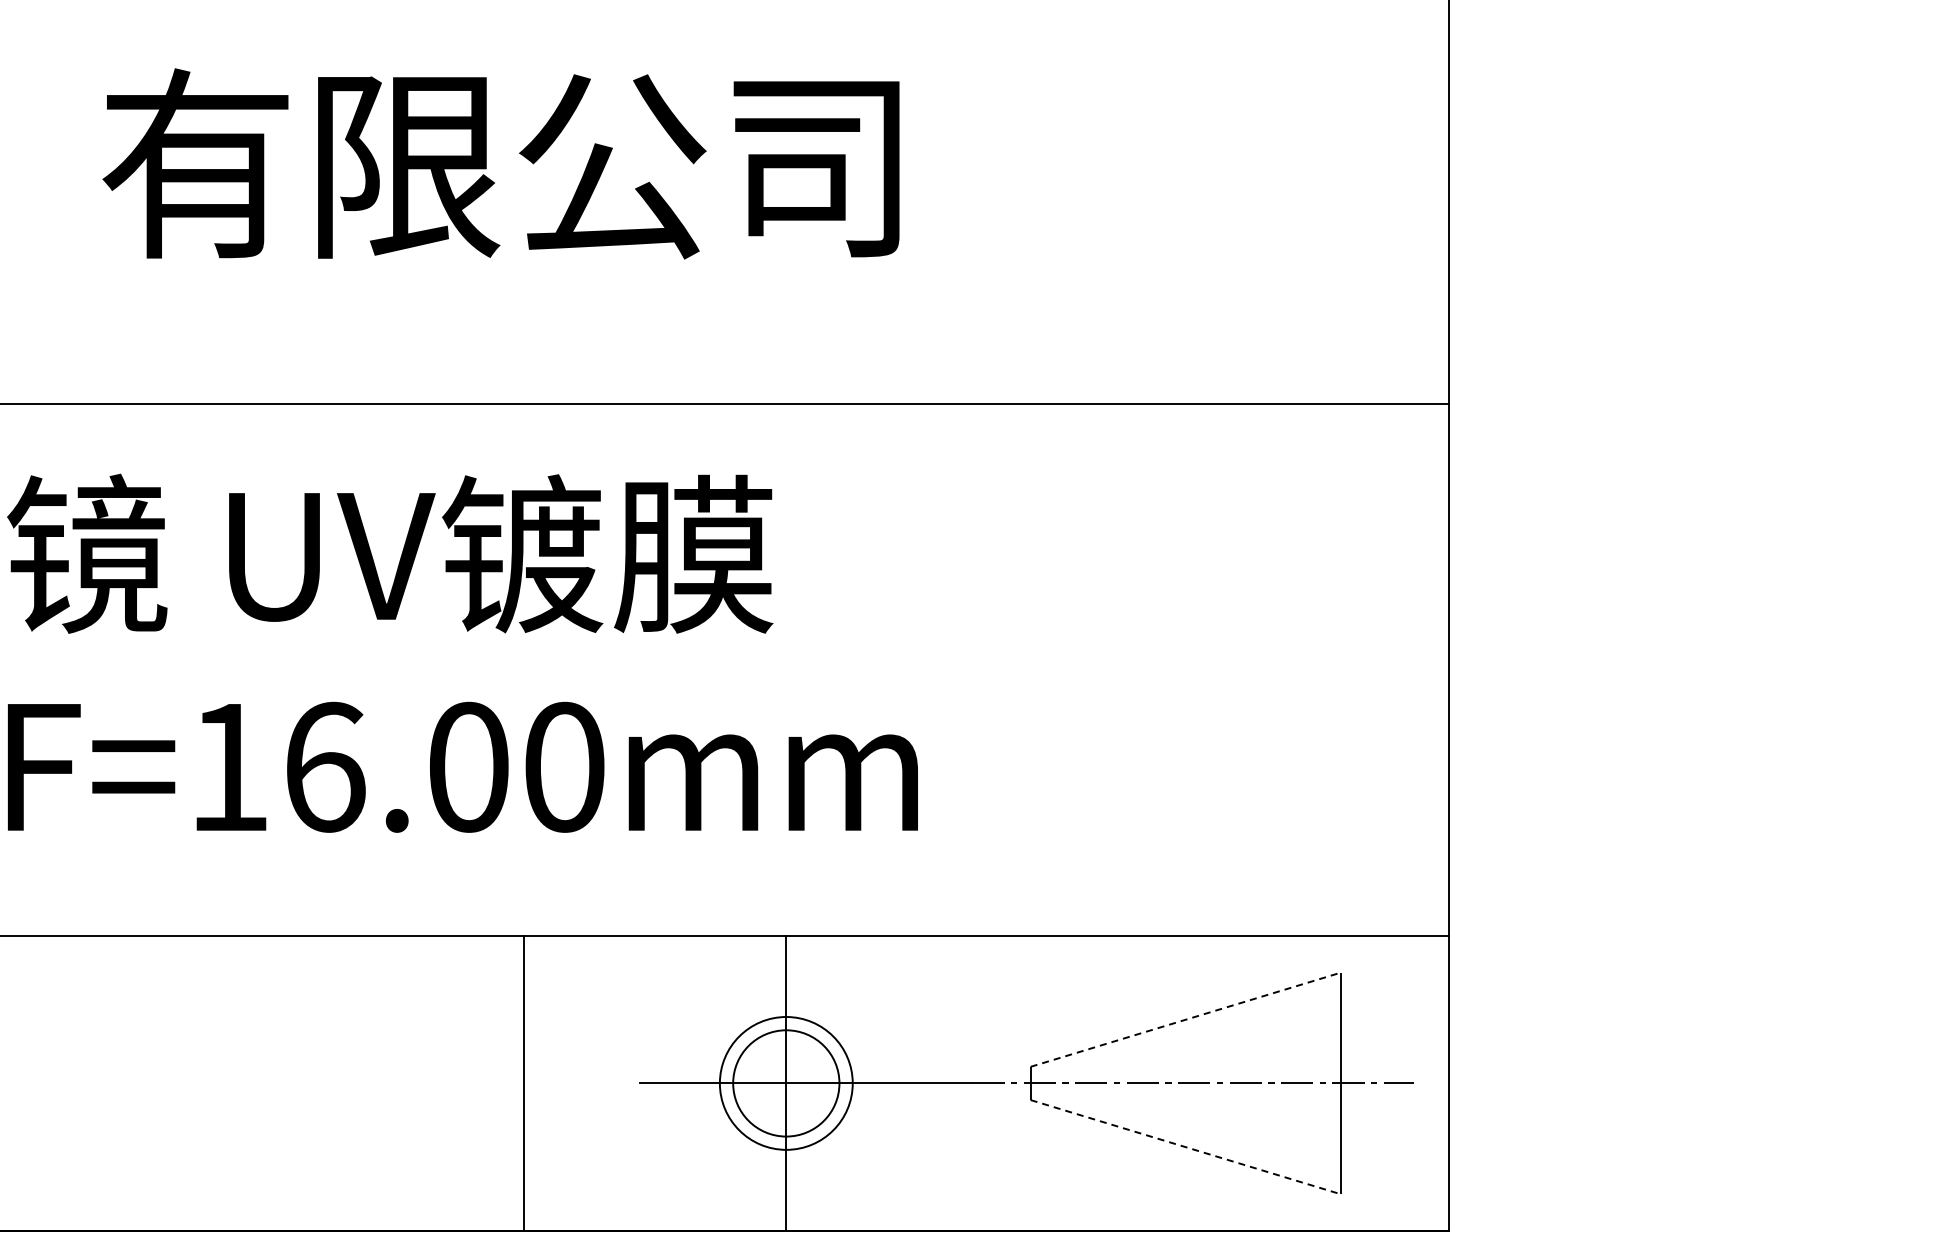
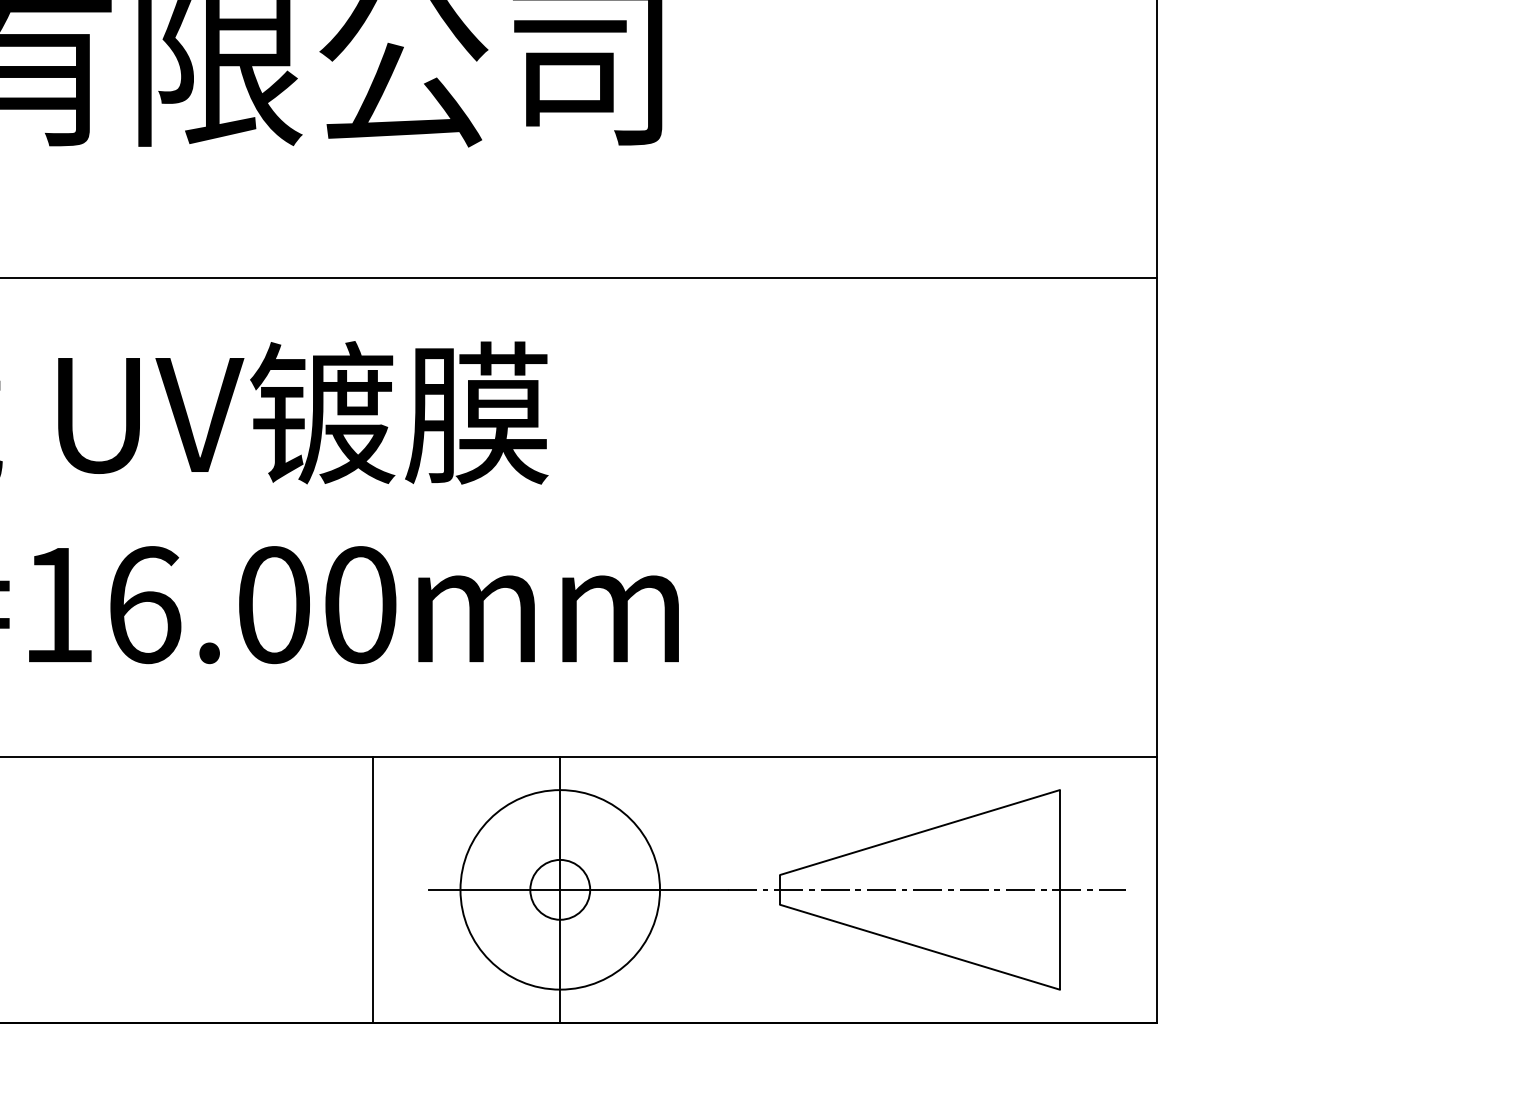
line: (1186, 1019) -> (920, 832), dashed -> solid
line: (523, 1083) -> (373, 889), moved
circle: (786, 1083) -> (560, 889), size x0.62
circle: (786, 1083) -> (560, 889), size x1.67
line: (1186, 1147) -> (920, 947), dashed -> solid

